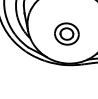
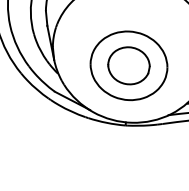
part: (66, 33) -> (128, 64), size x1.67

